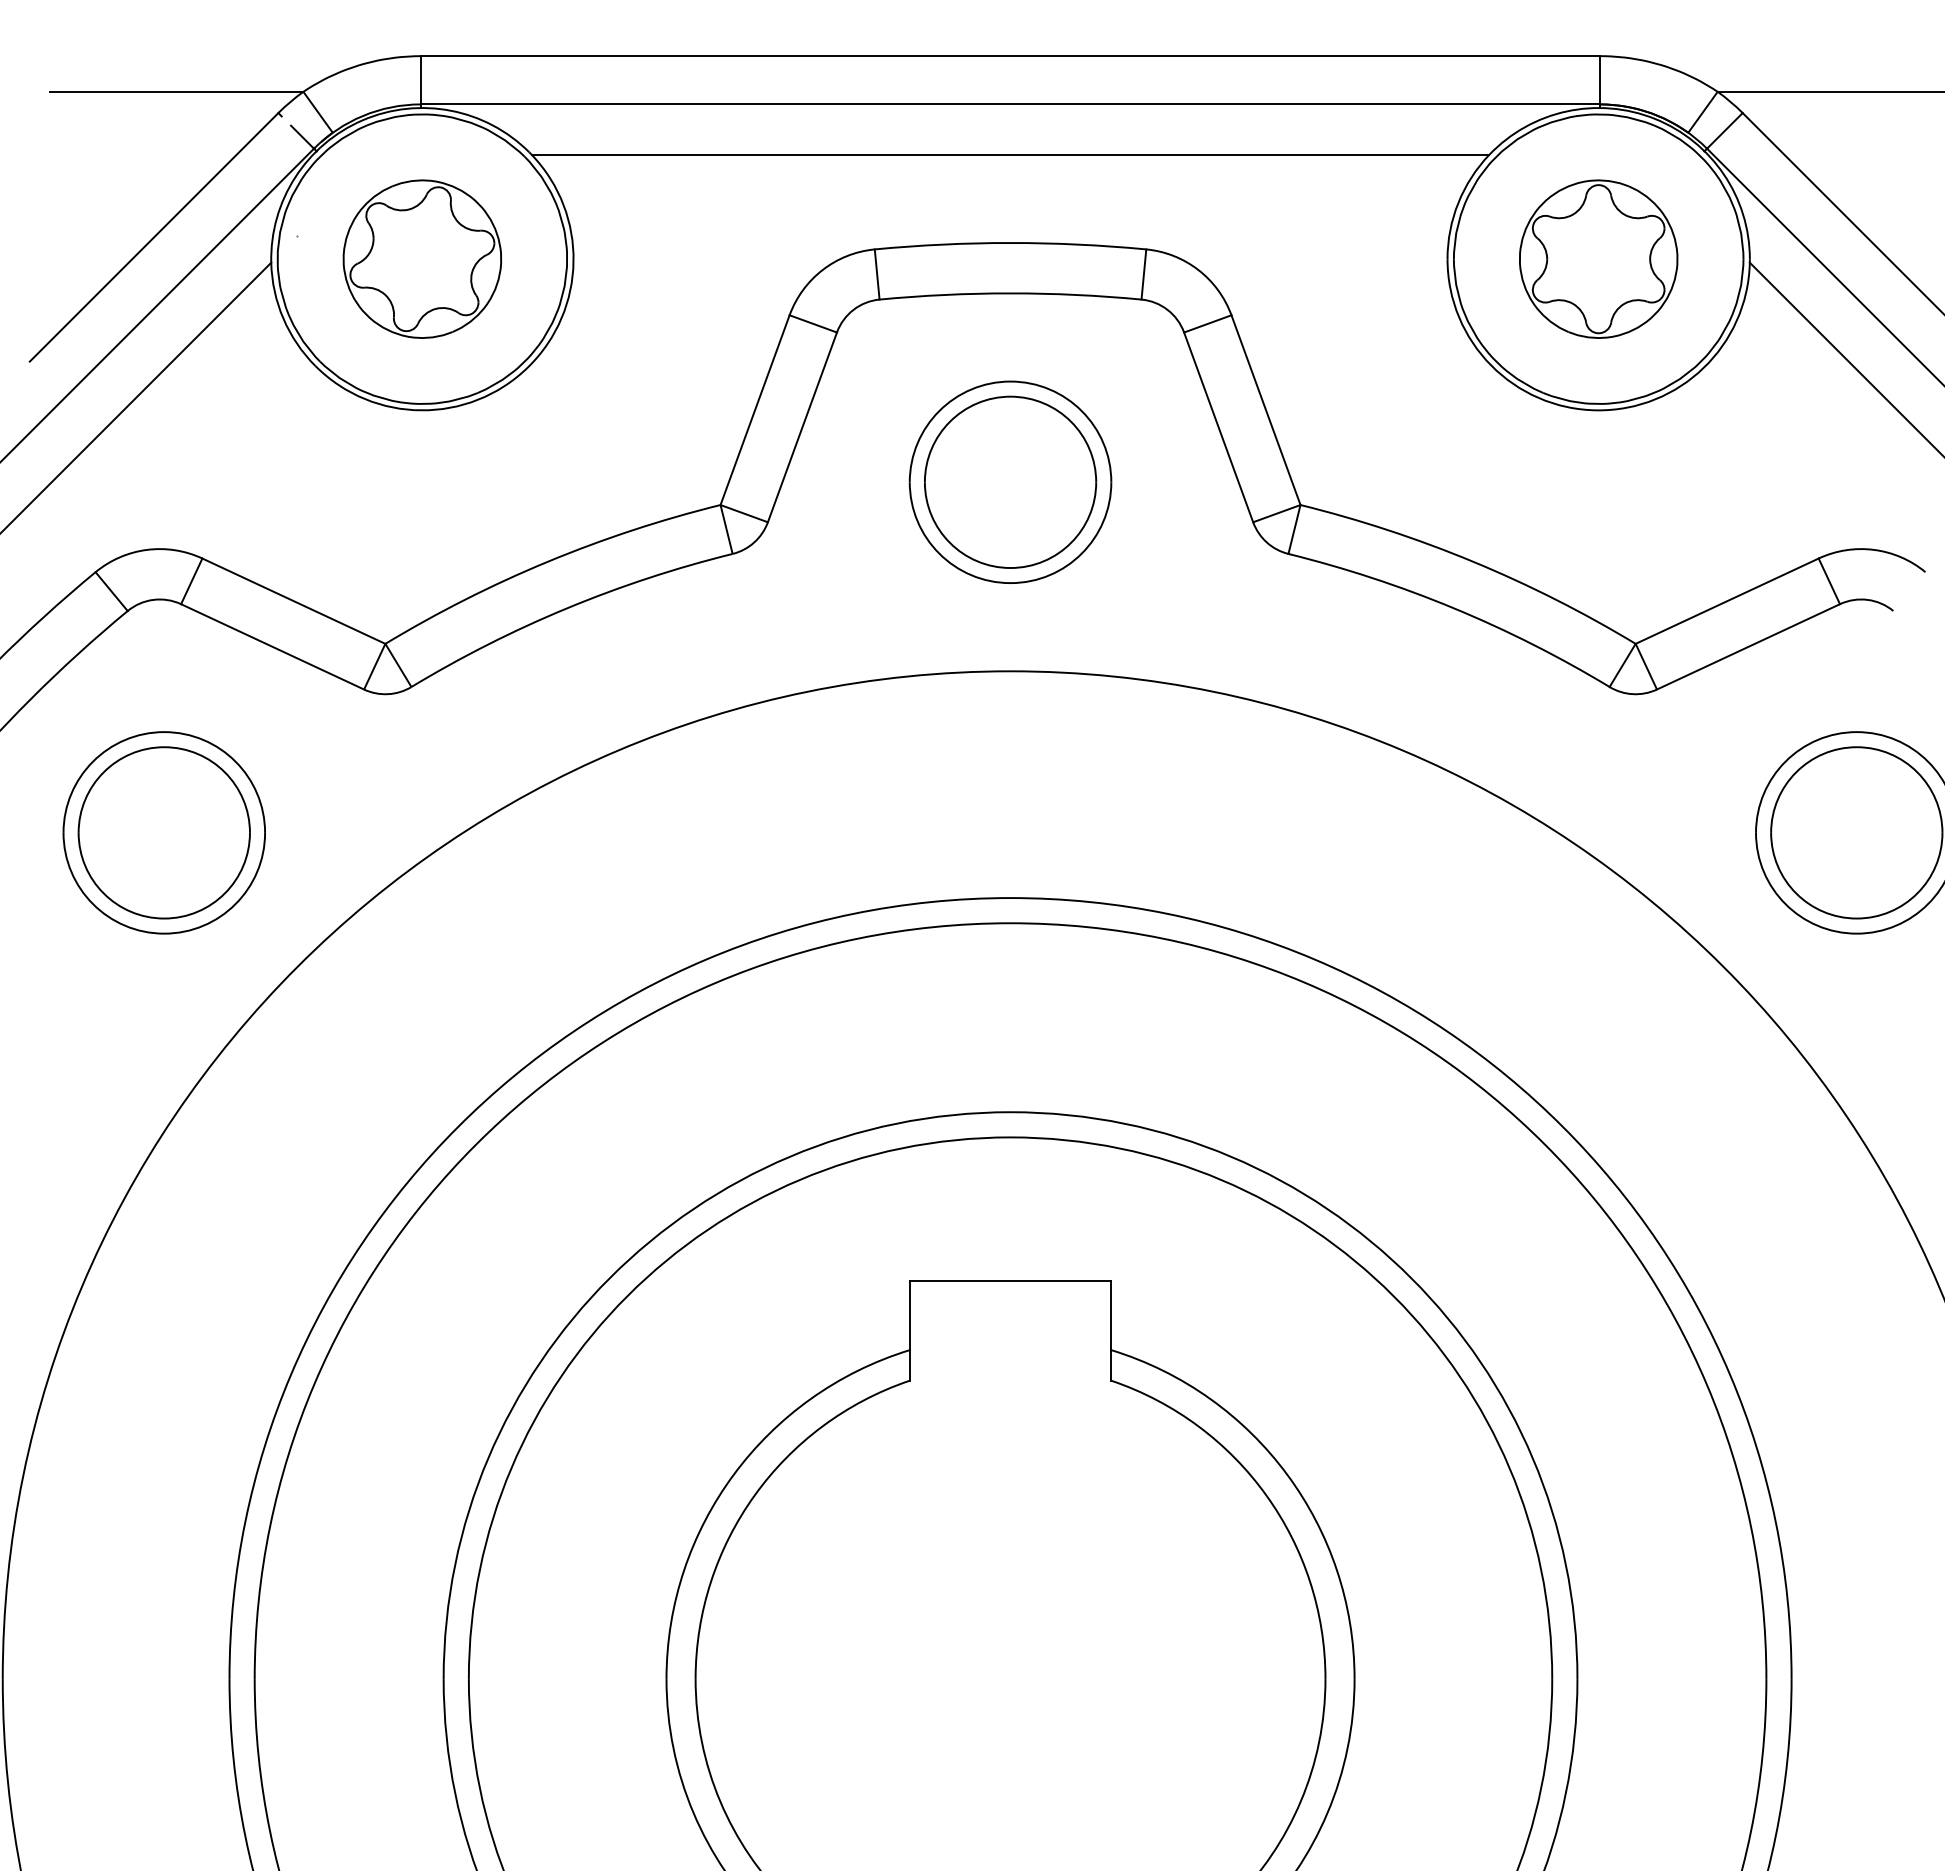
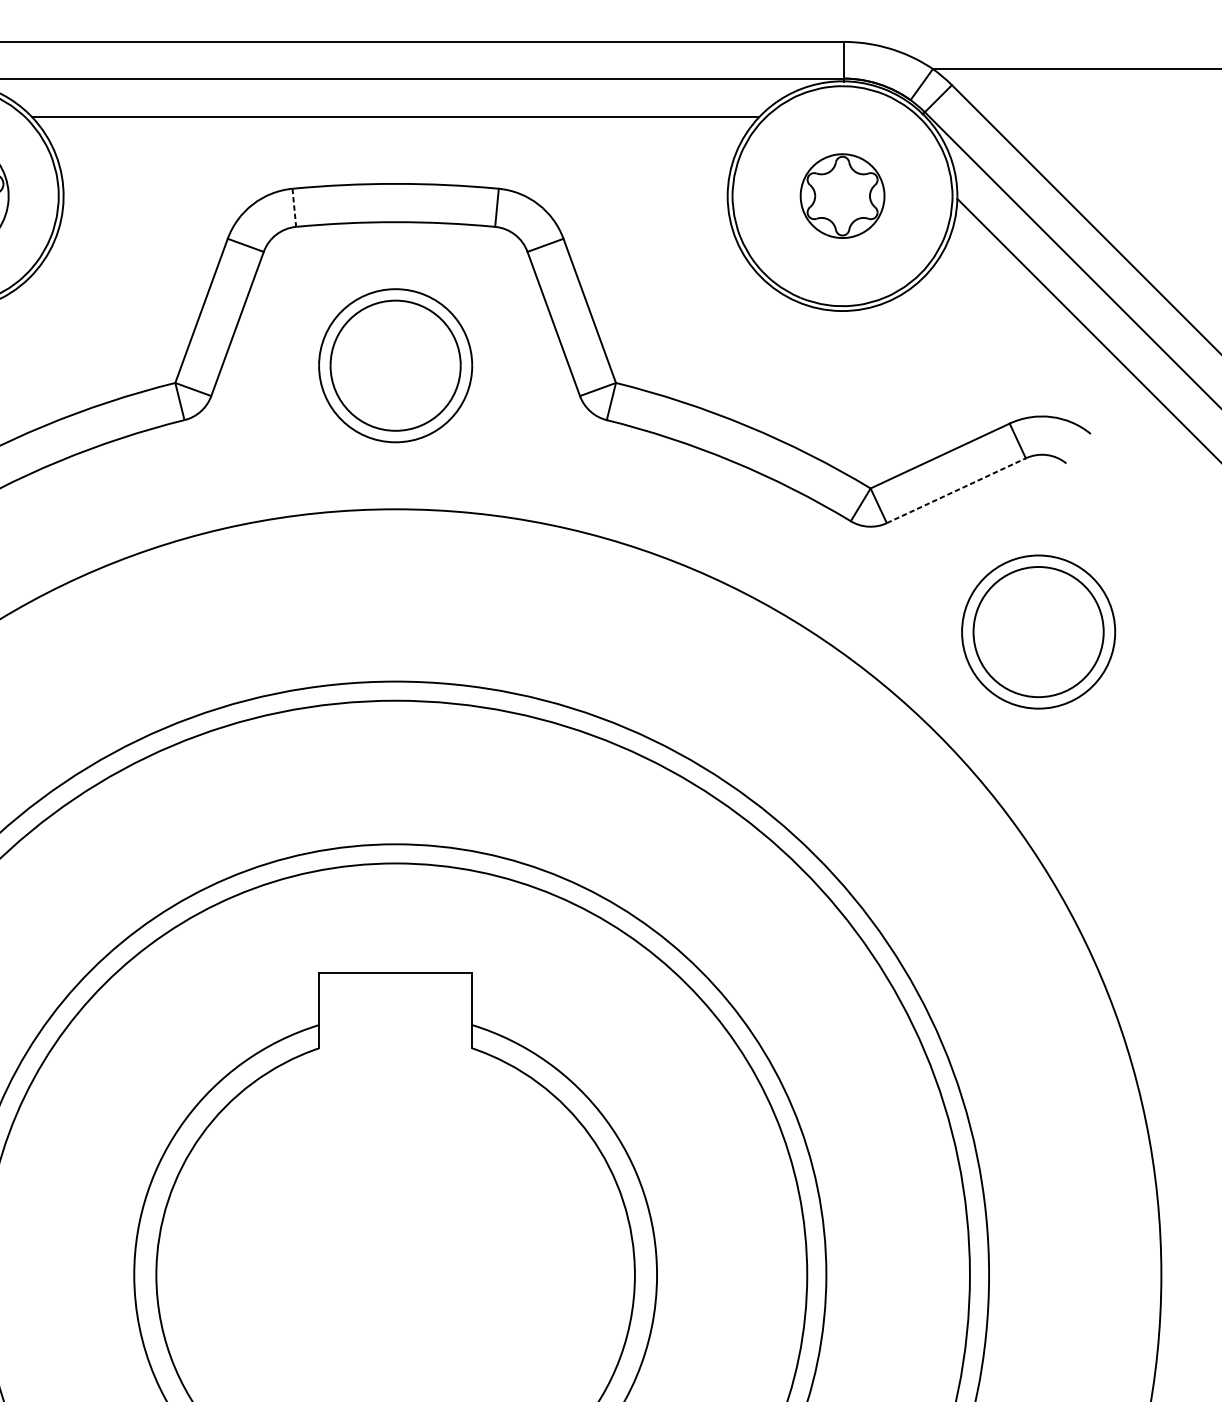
part: (1598, 258) -> (842, 195), size x0.7
line: (877, 274) -> (294, 207), solid -> dashed
line: (1748, 646) -> (956, 490), solid -> dashed

